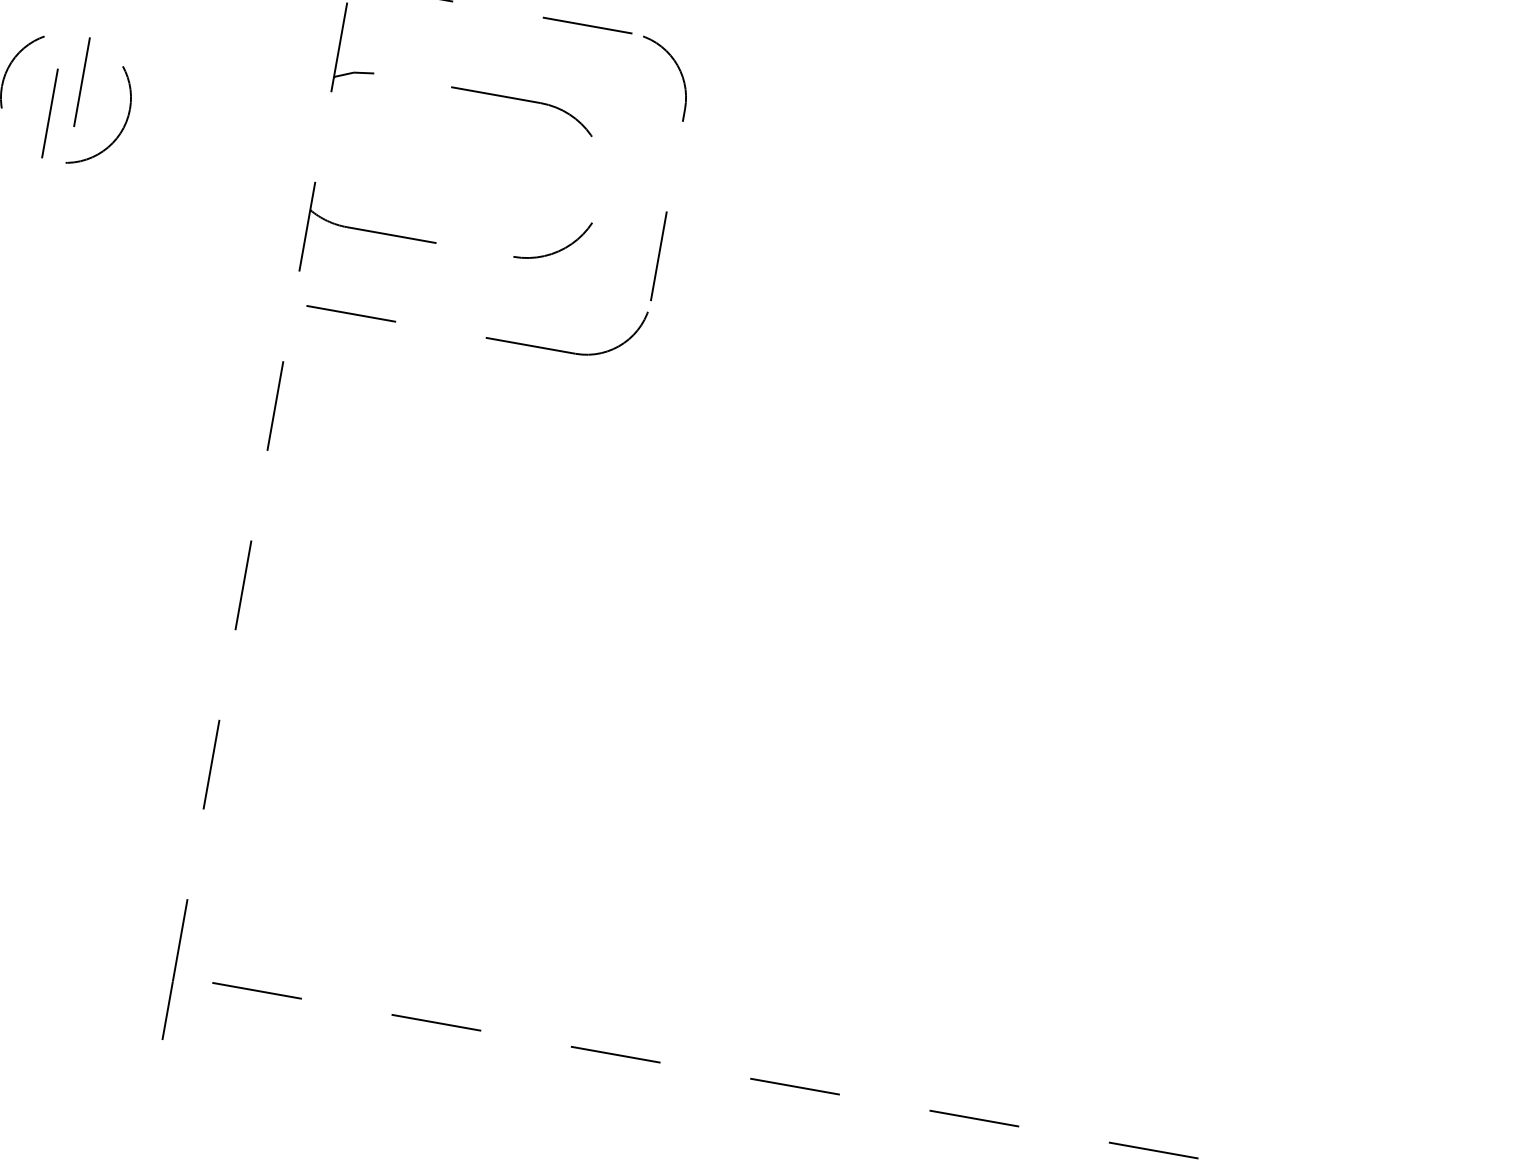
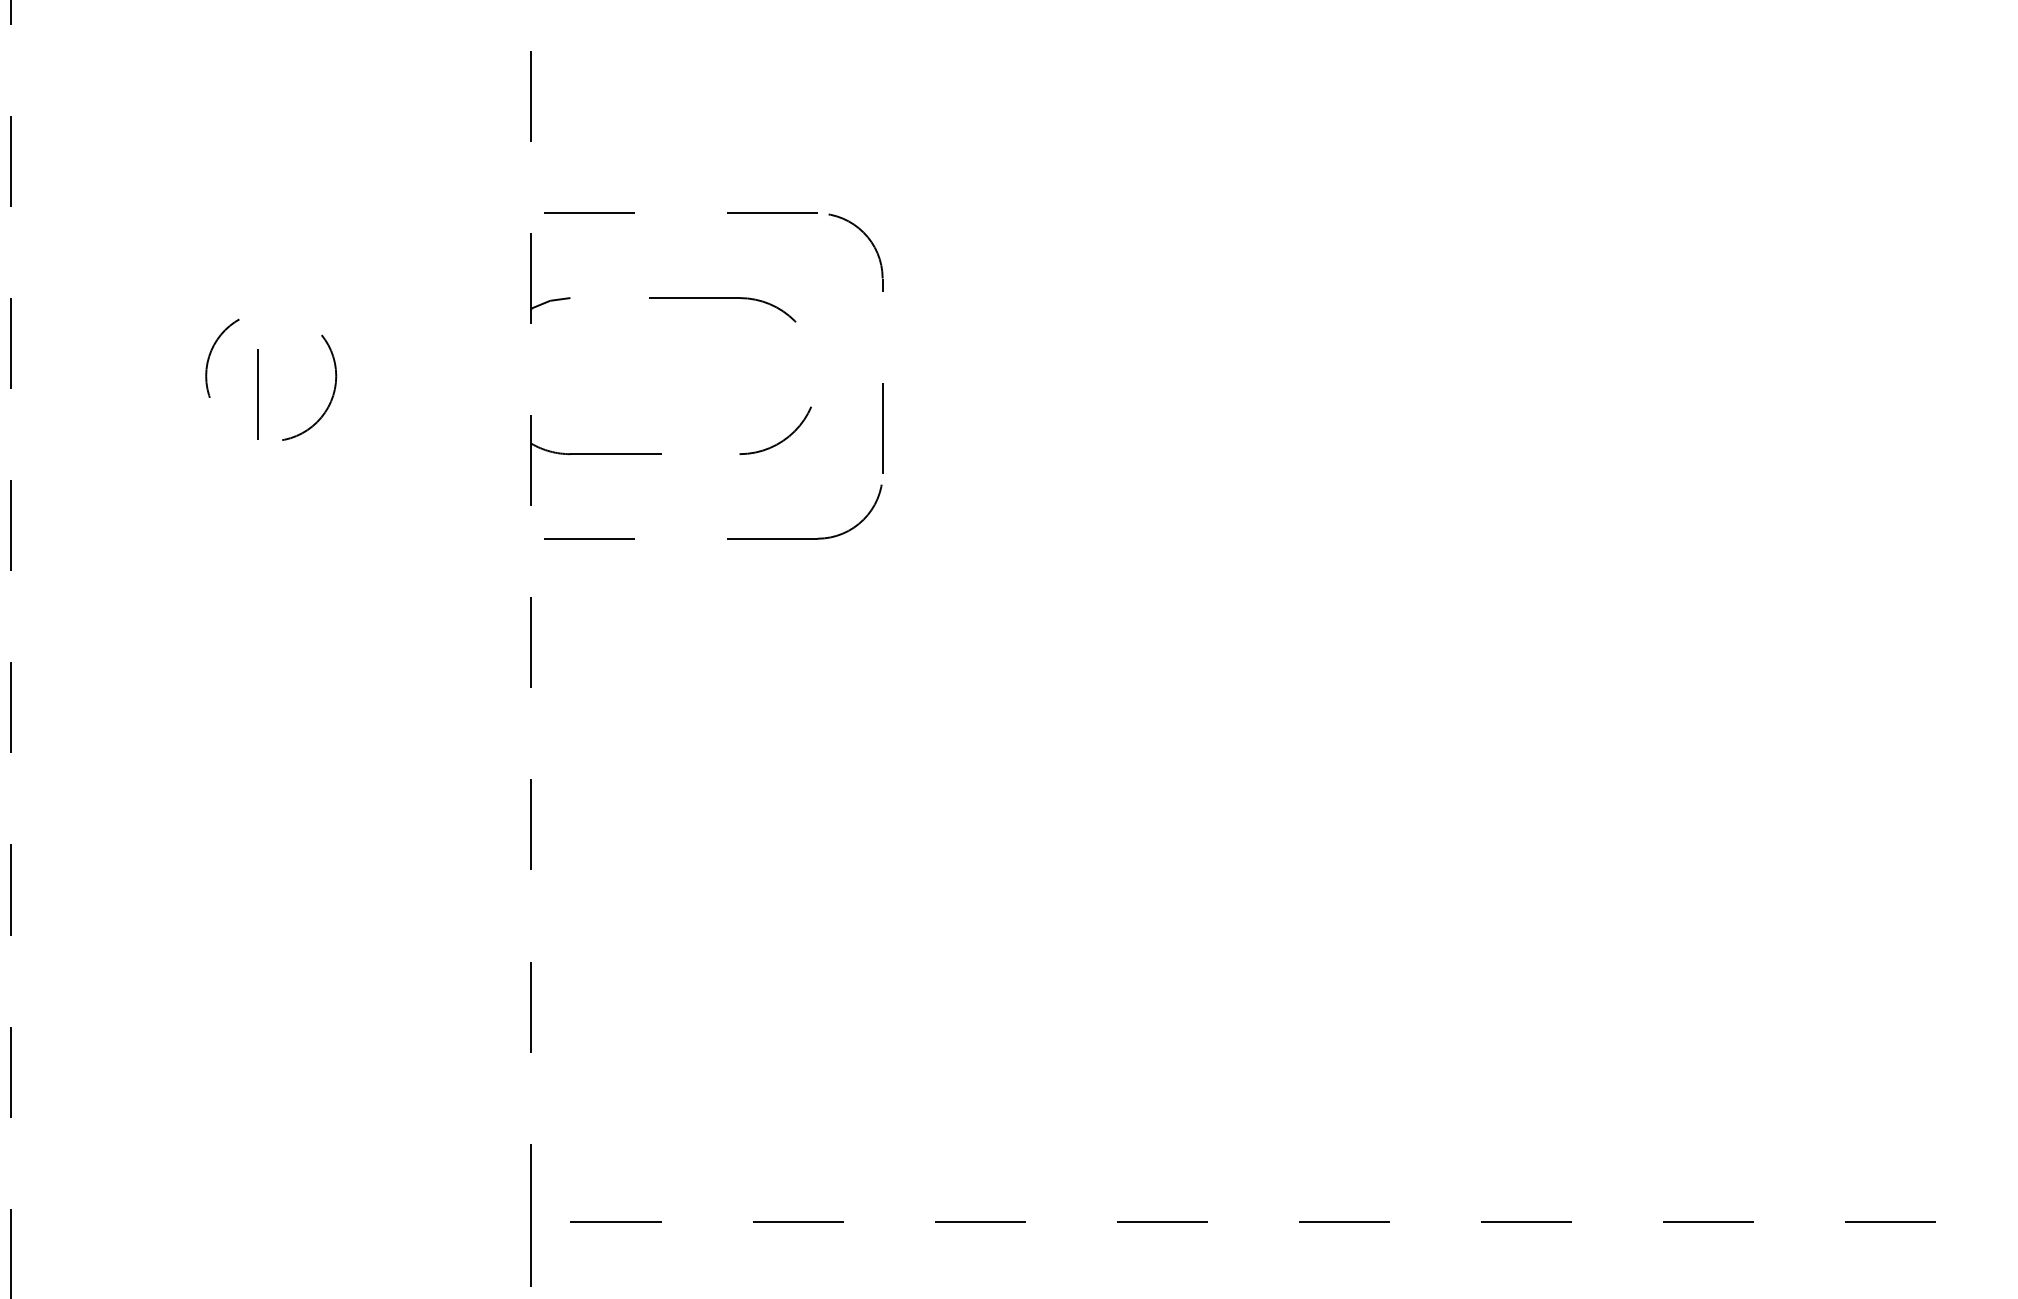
line: (81, 81) -> (283, 357), removed

